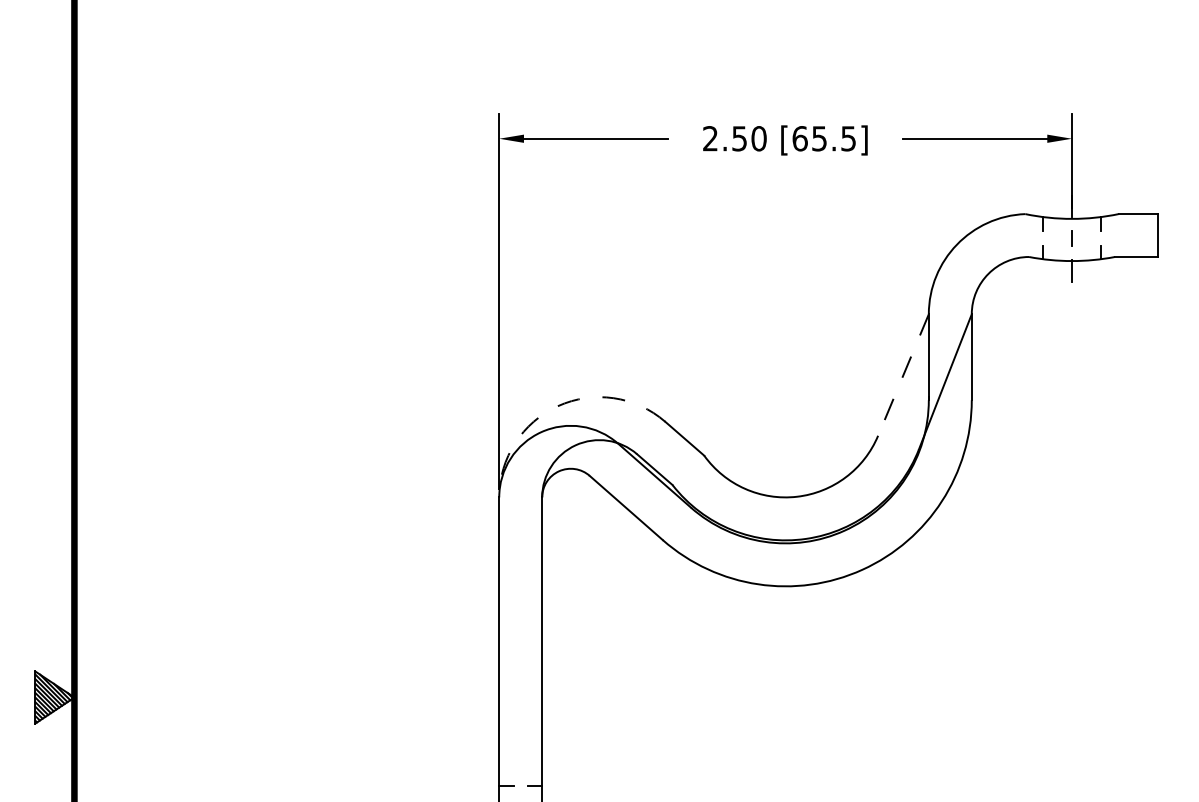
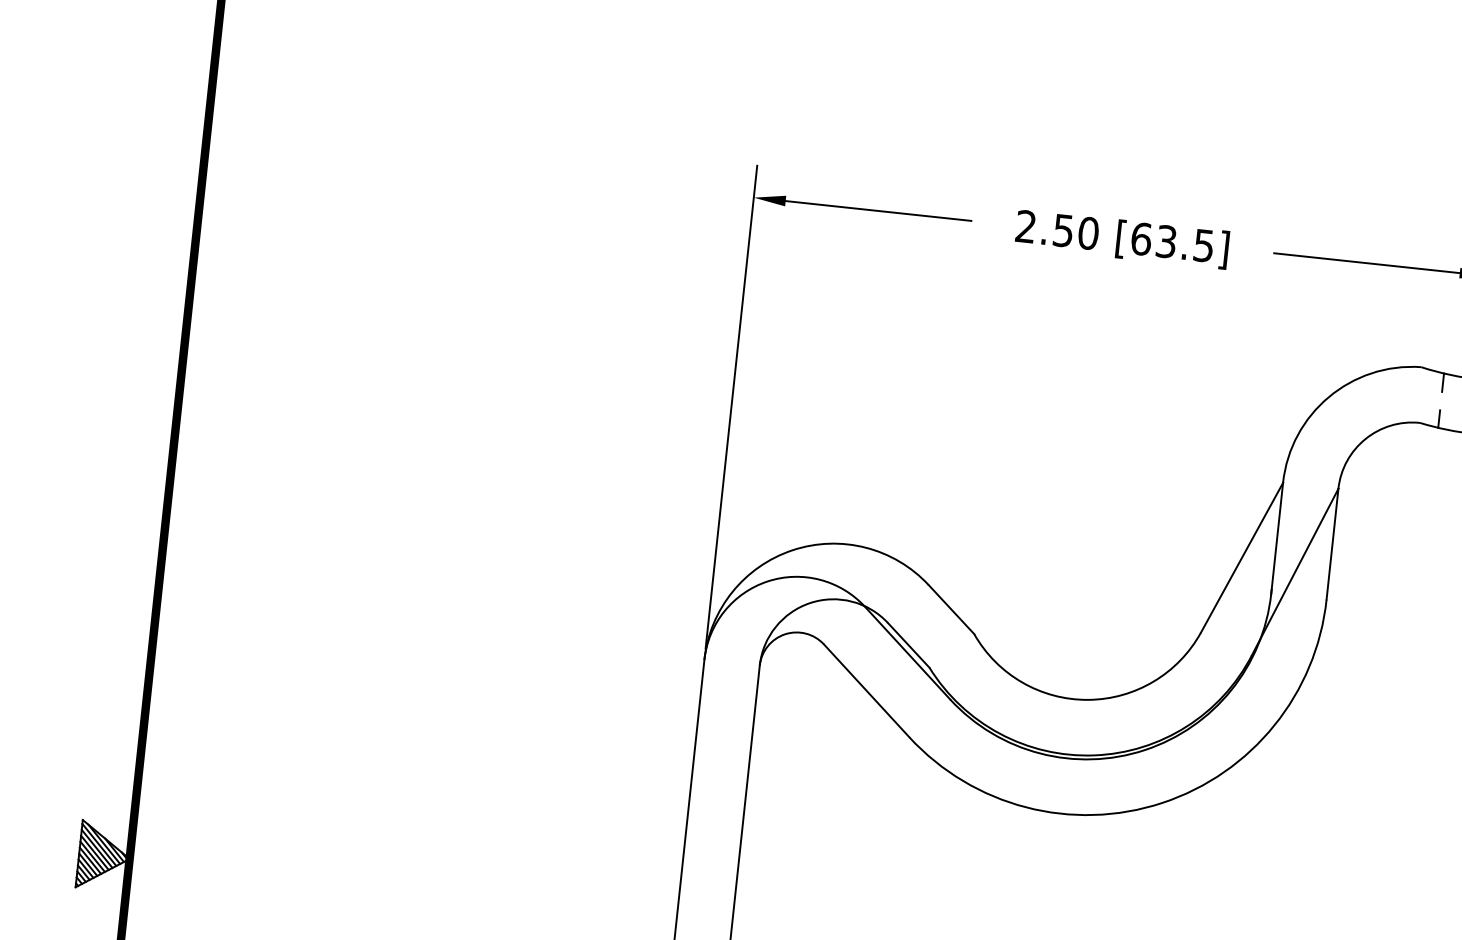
text: (819, 138) -> (1166, 241), [65.5] -> [63.5]
line: (903, 375) -> (1242, 558), dashed -> solid
arc: (557, 406) -> (792, 550), dashed -> solid

